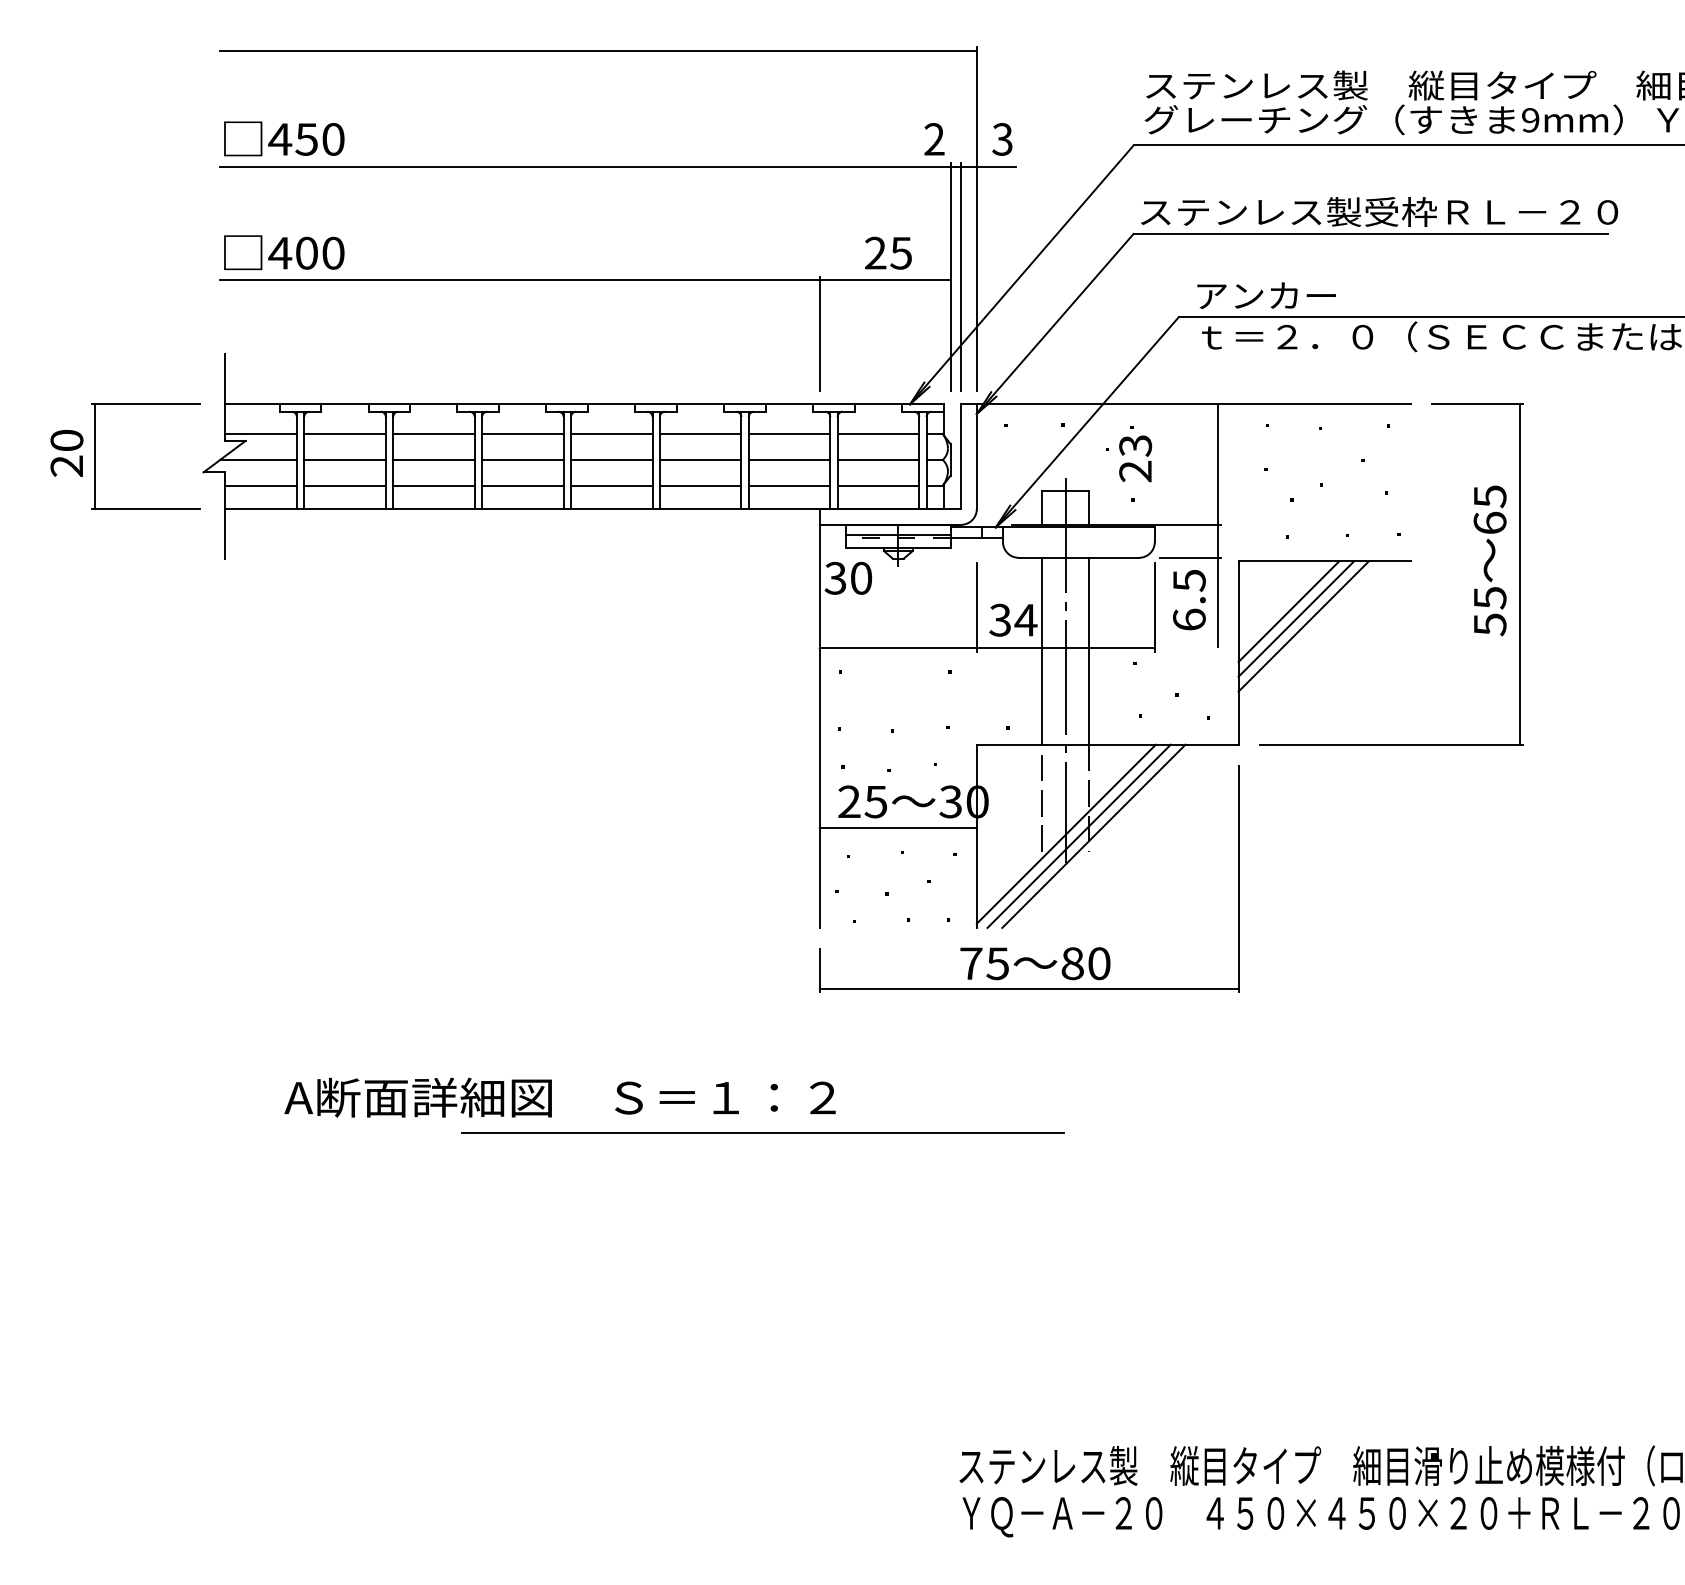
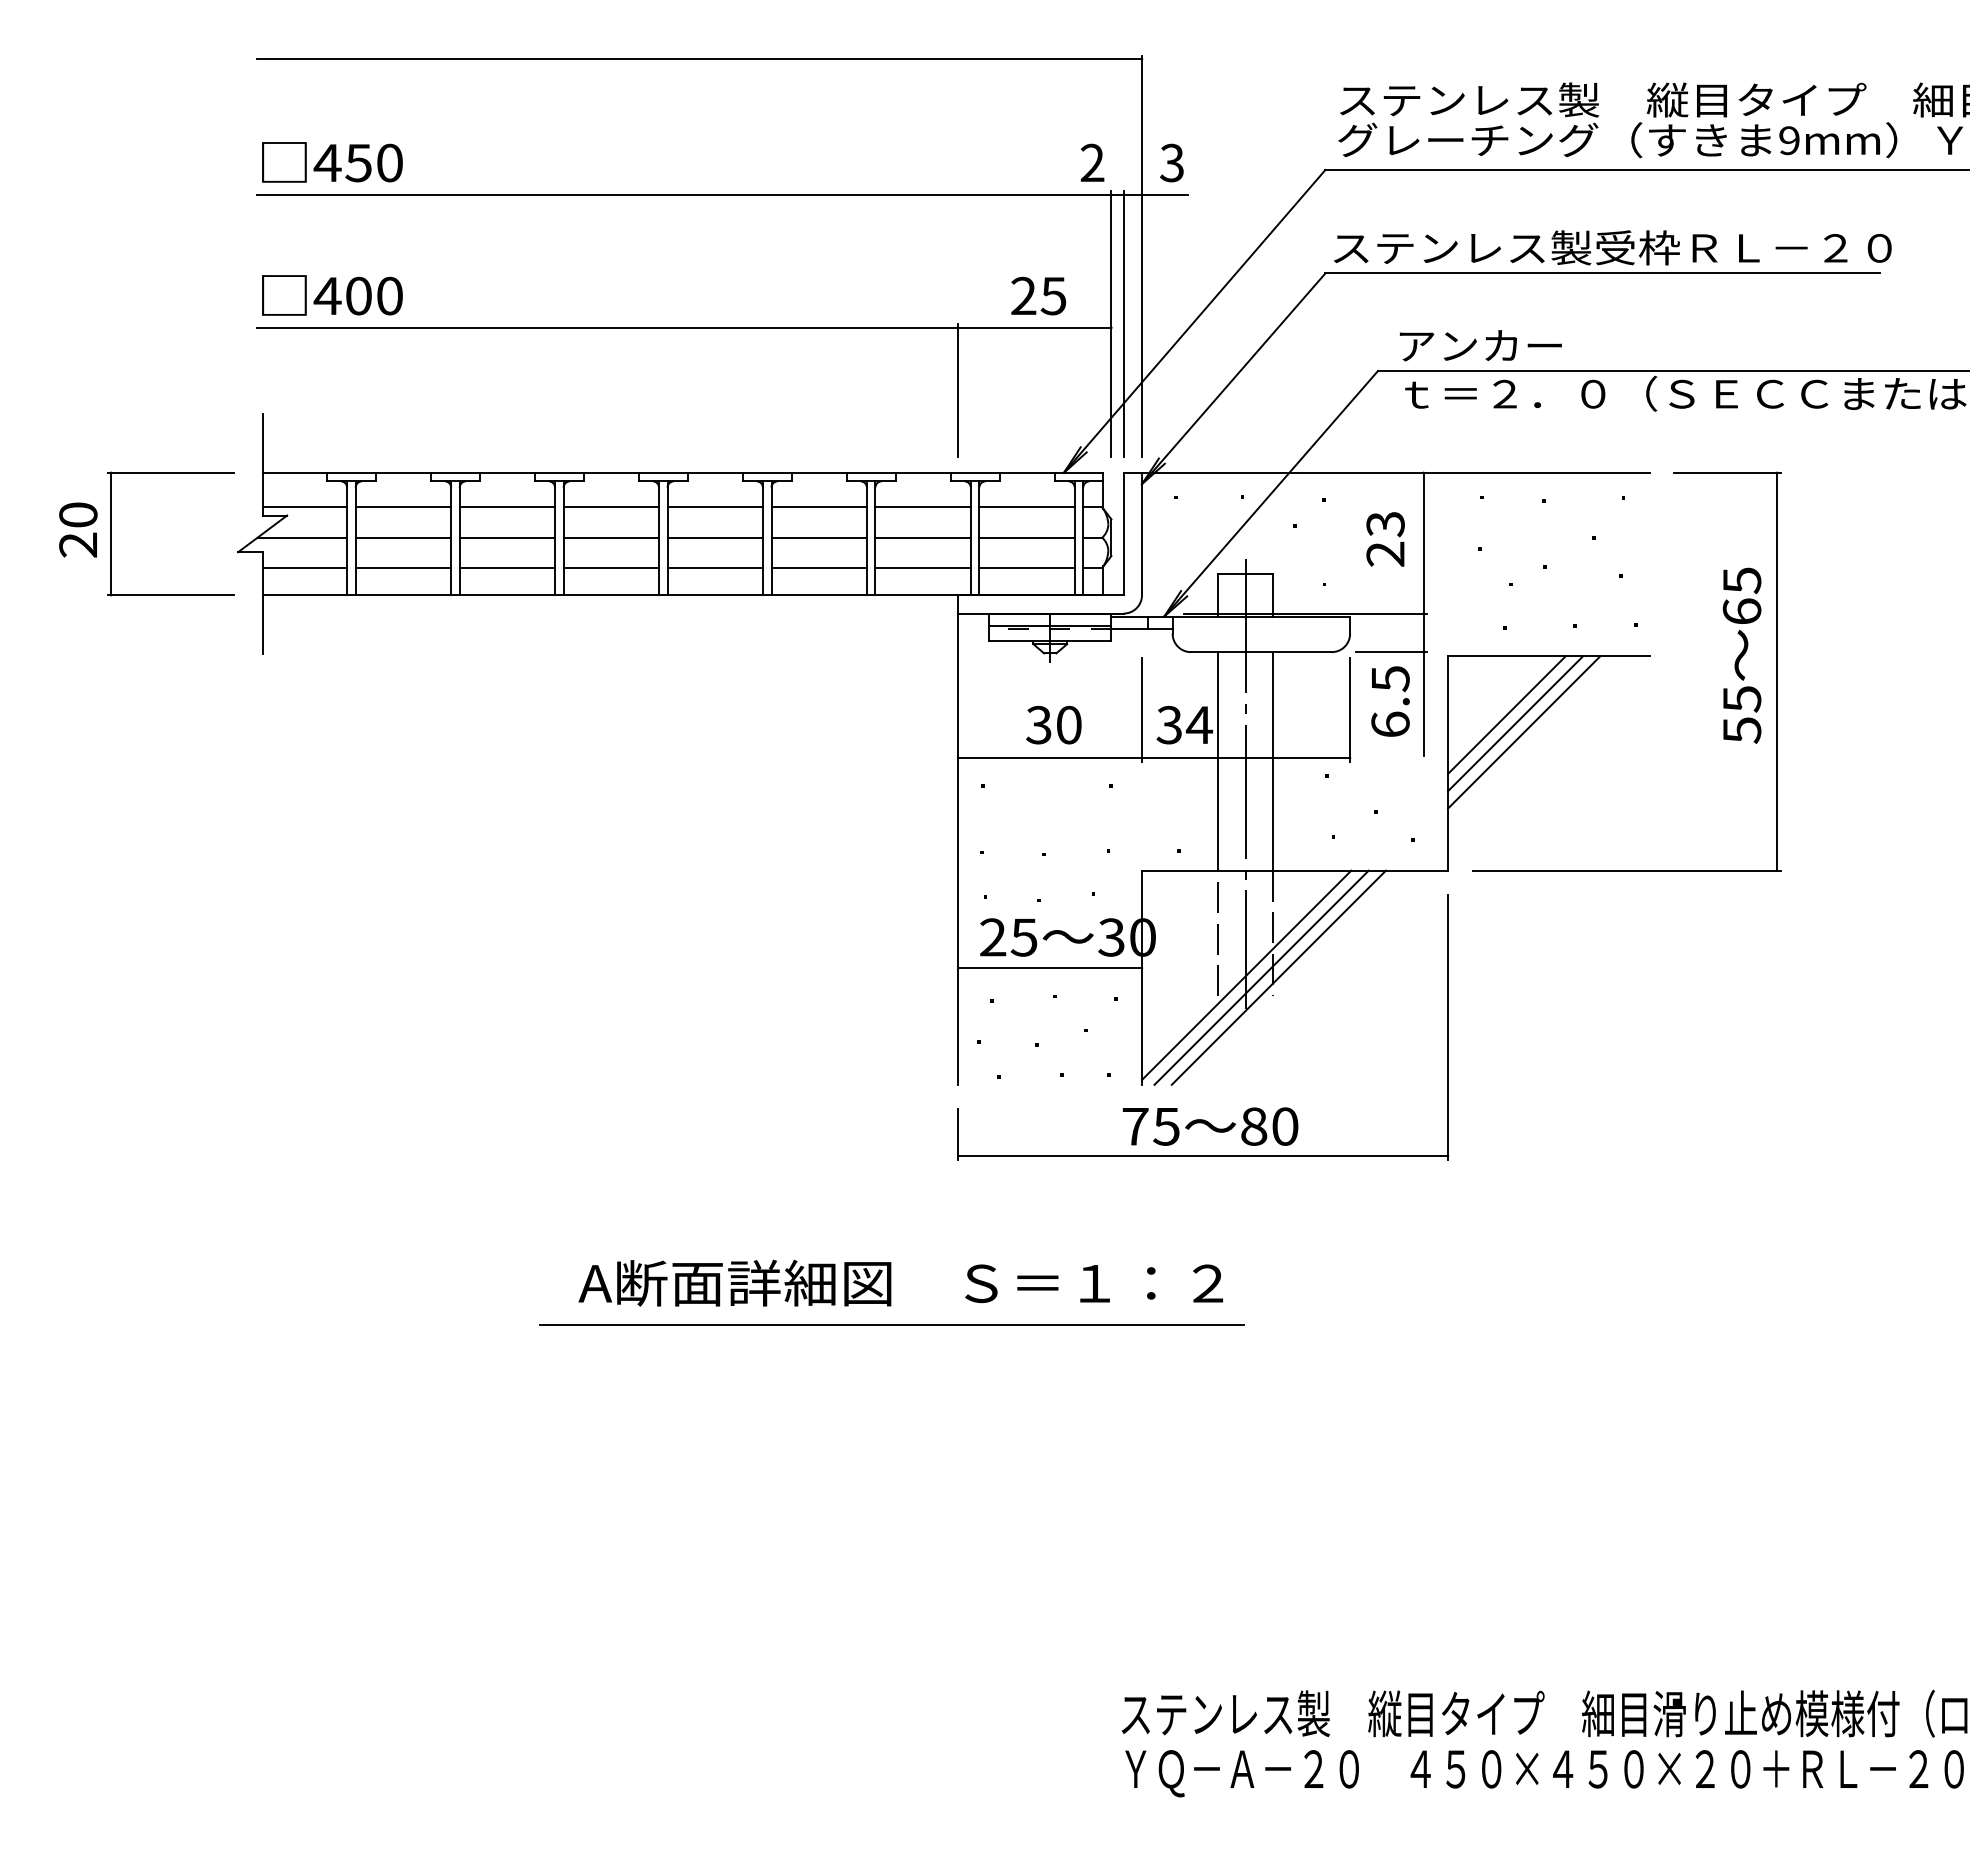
text: (1135, 458) -> (1385, 539), moved
text: (848, 577) -> (1053, 724), moved
text: (559, 1097) -> (900, 1282), moved

